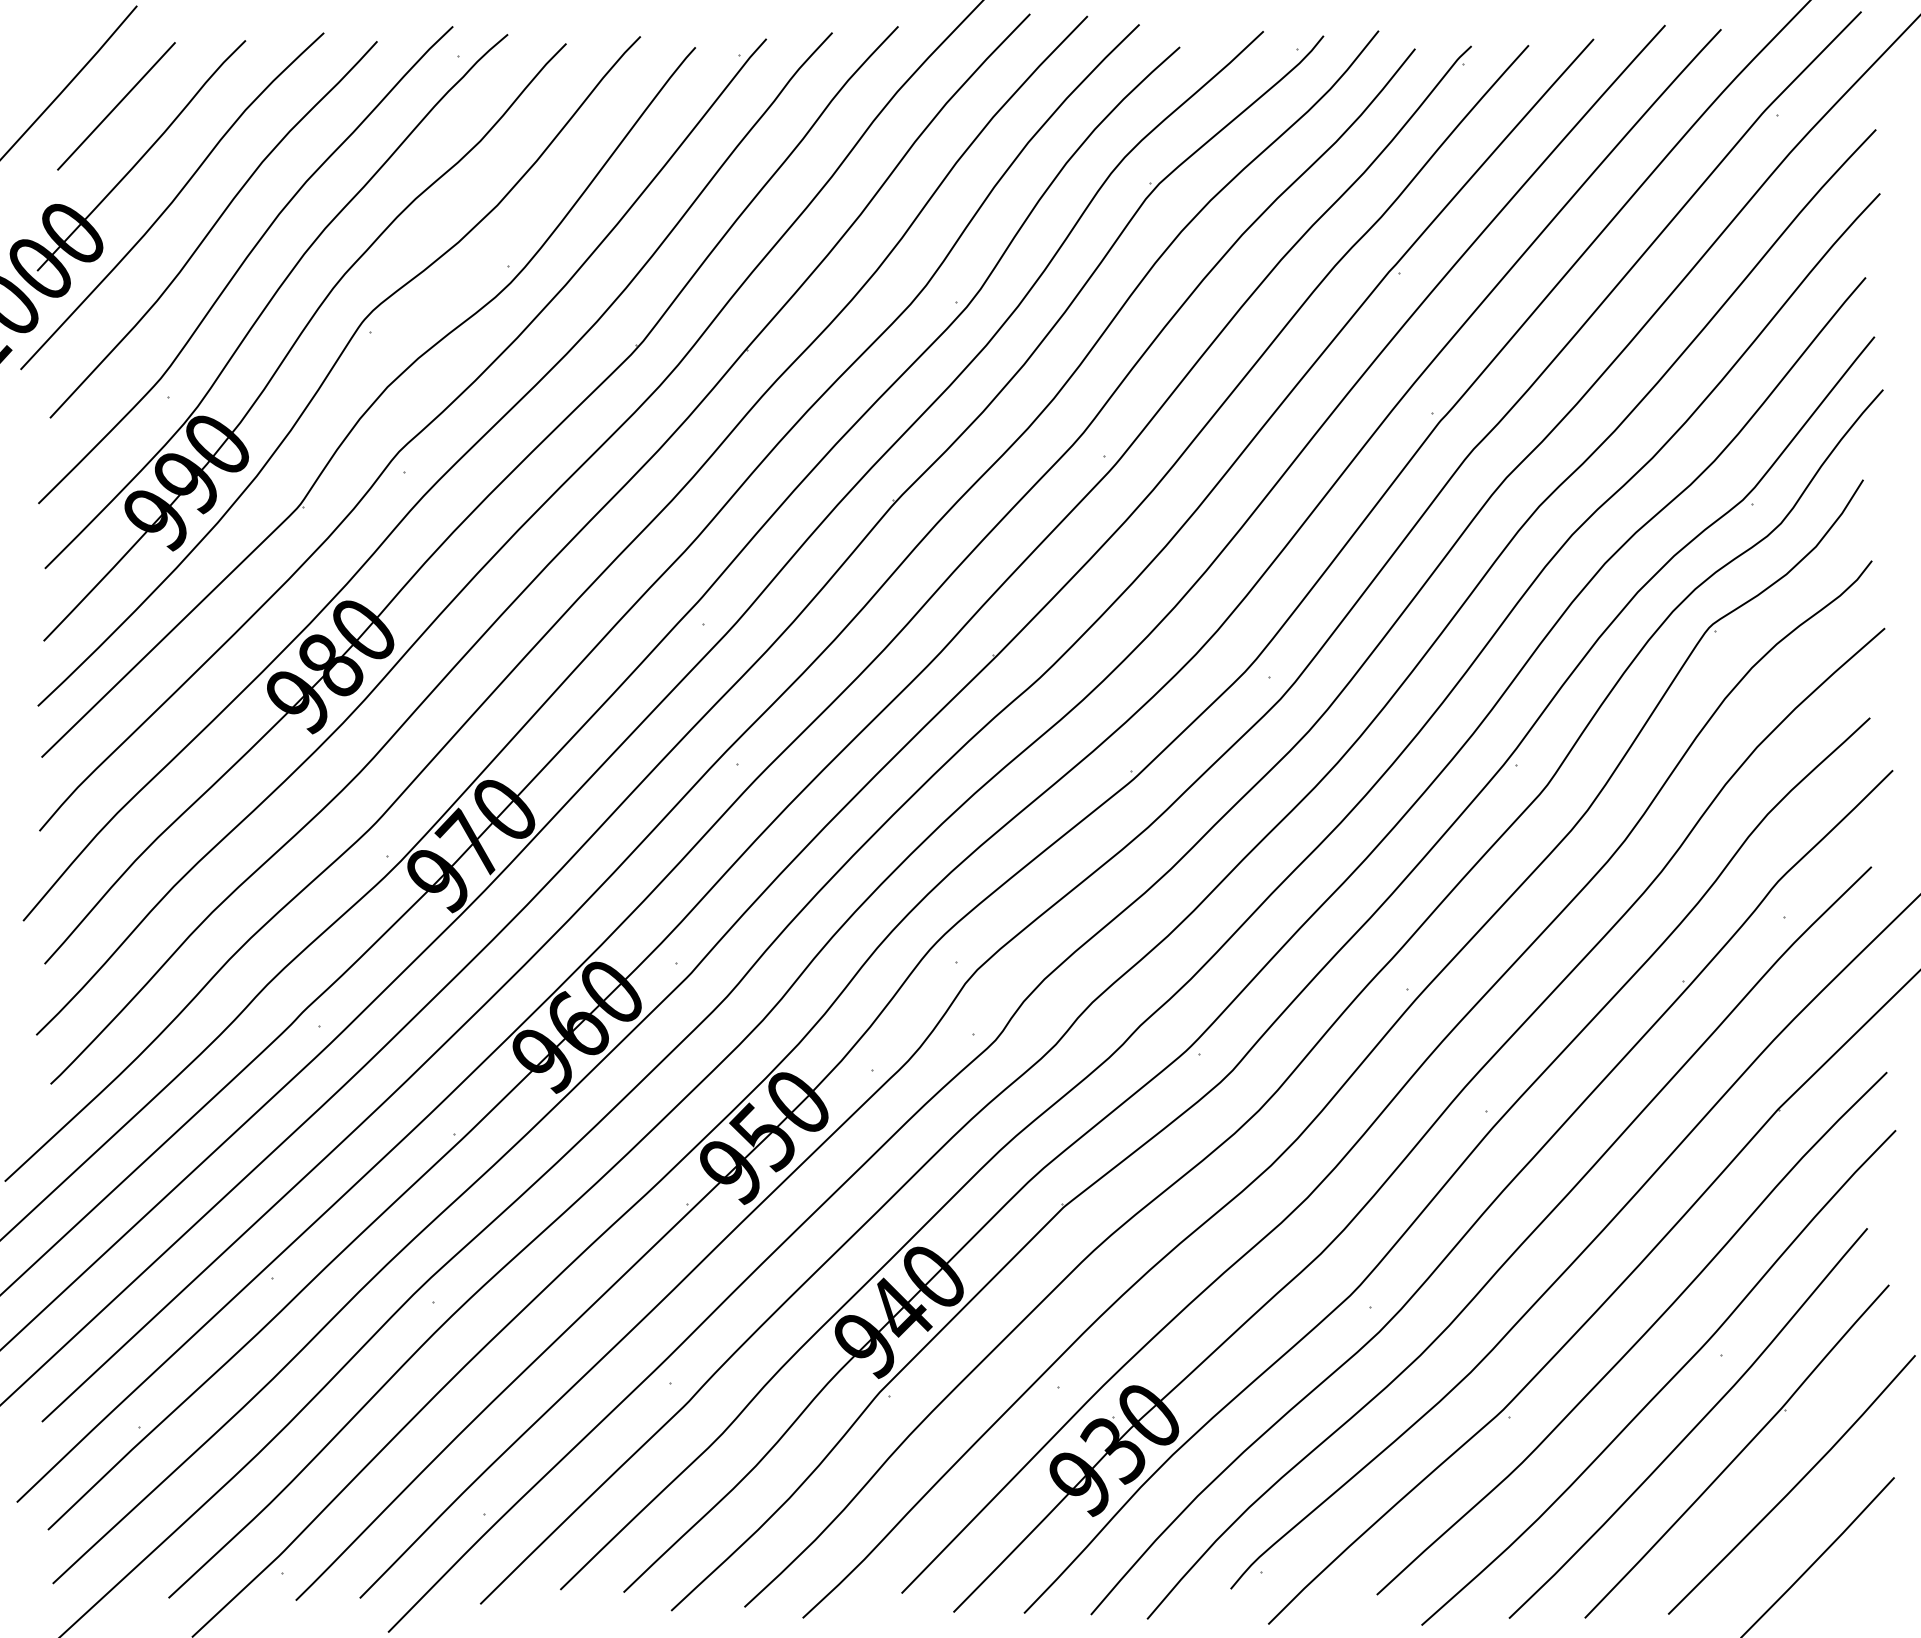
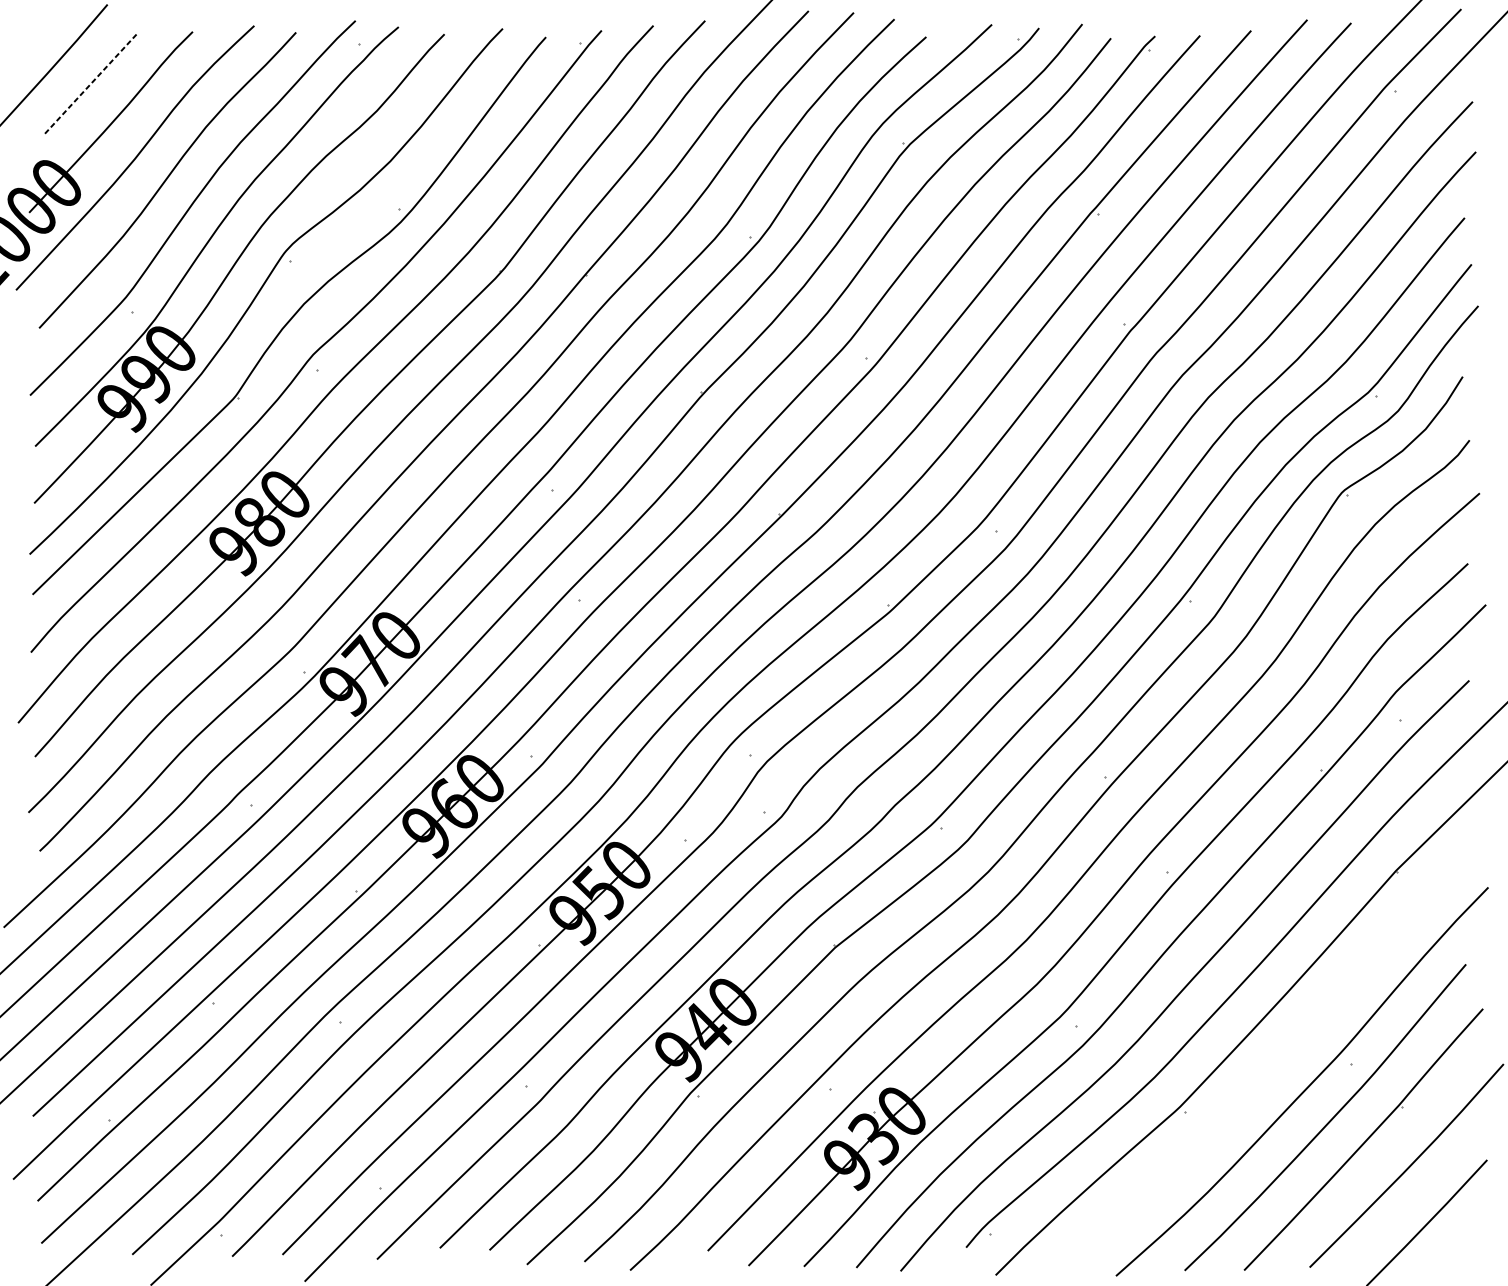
line: (116, 106) -> (91, 83), solid -> dashed
curve: (1638, 1339) -> (1286, 1051), removed

